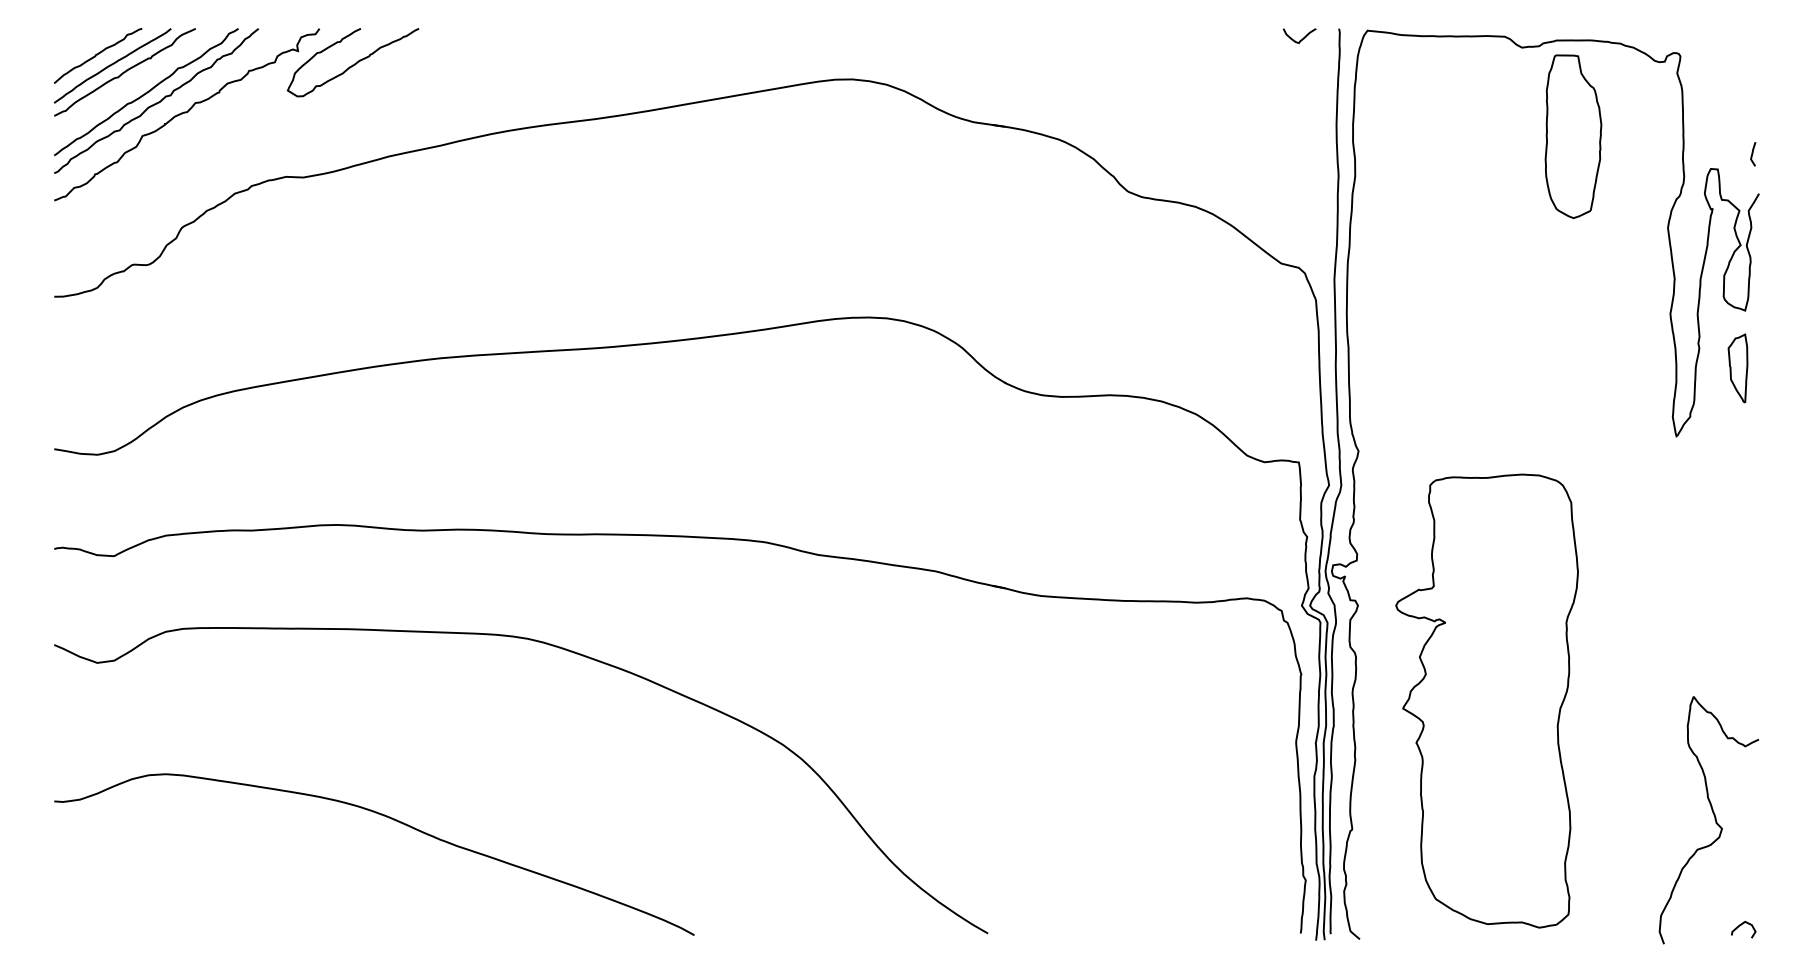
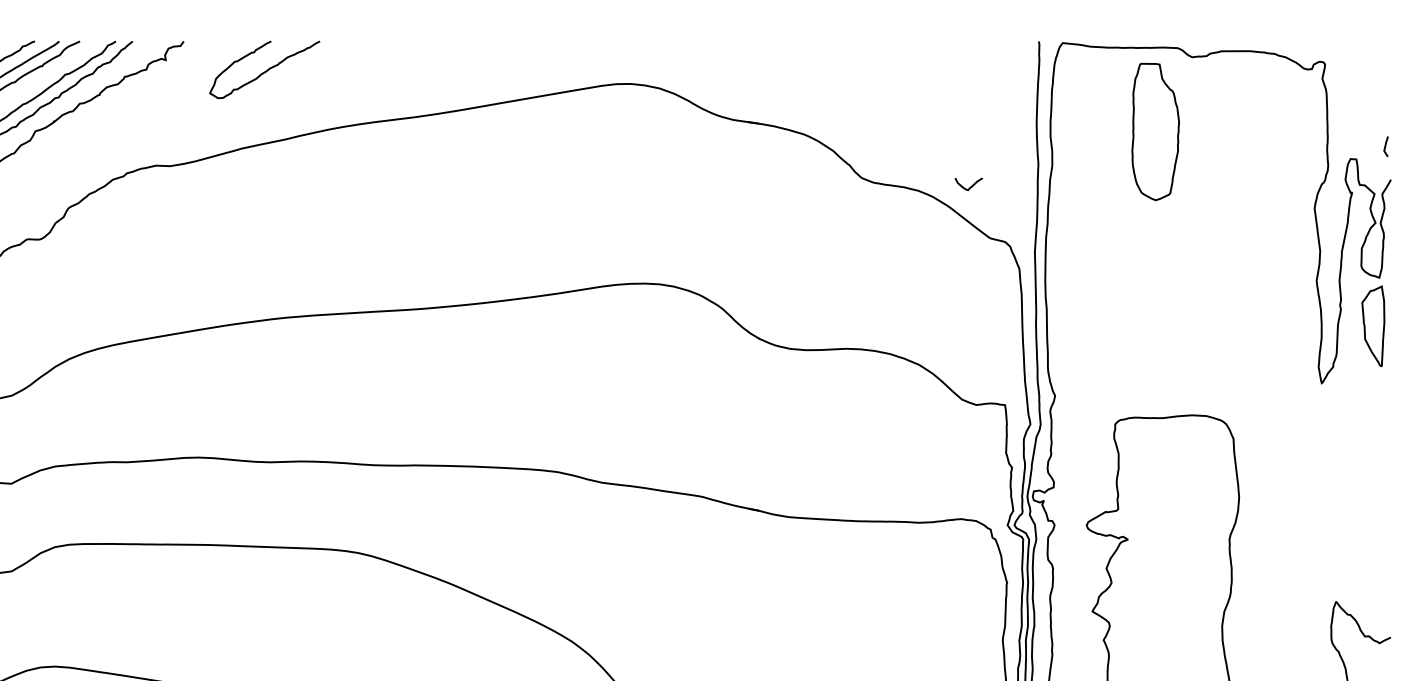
curve: (1300, 39) -> (969, 187), moved
curve: (354, 63) -> (265, 70), moved
part: (1573, 136) -> (1155, 131), moved
part: (1737, 368) -> (1372, 326), size x1.4

